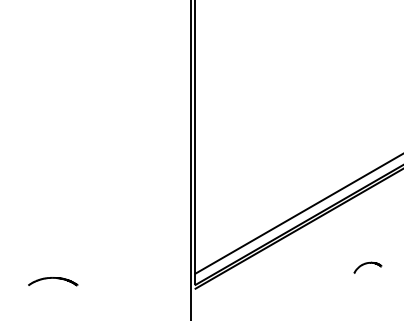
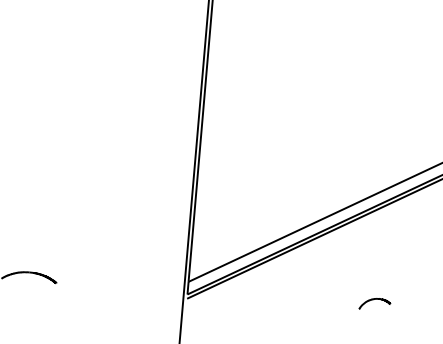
curve: (367, 264) -> (374, 300), moved

